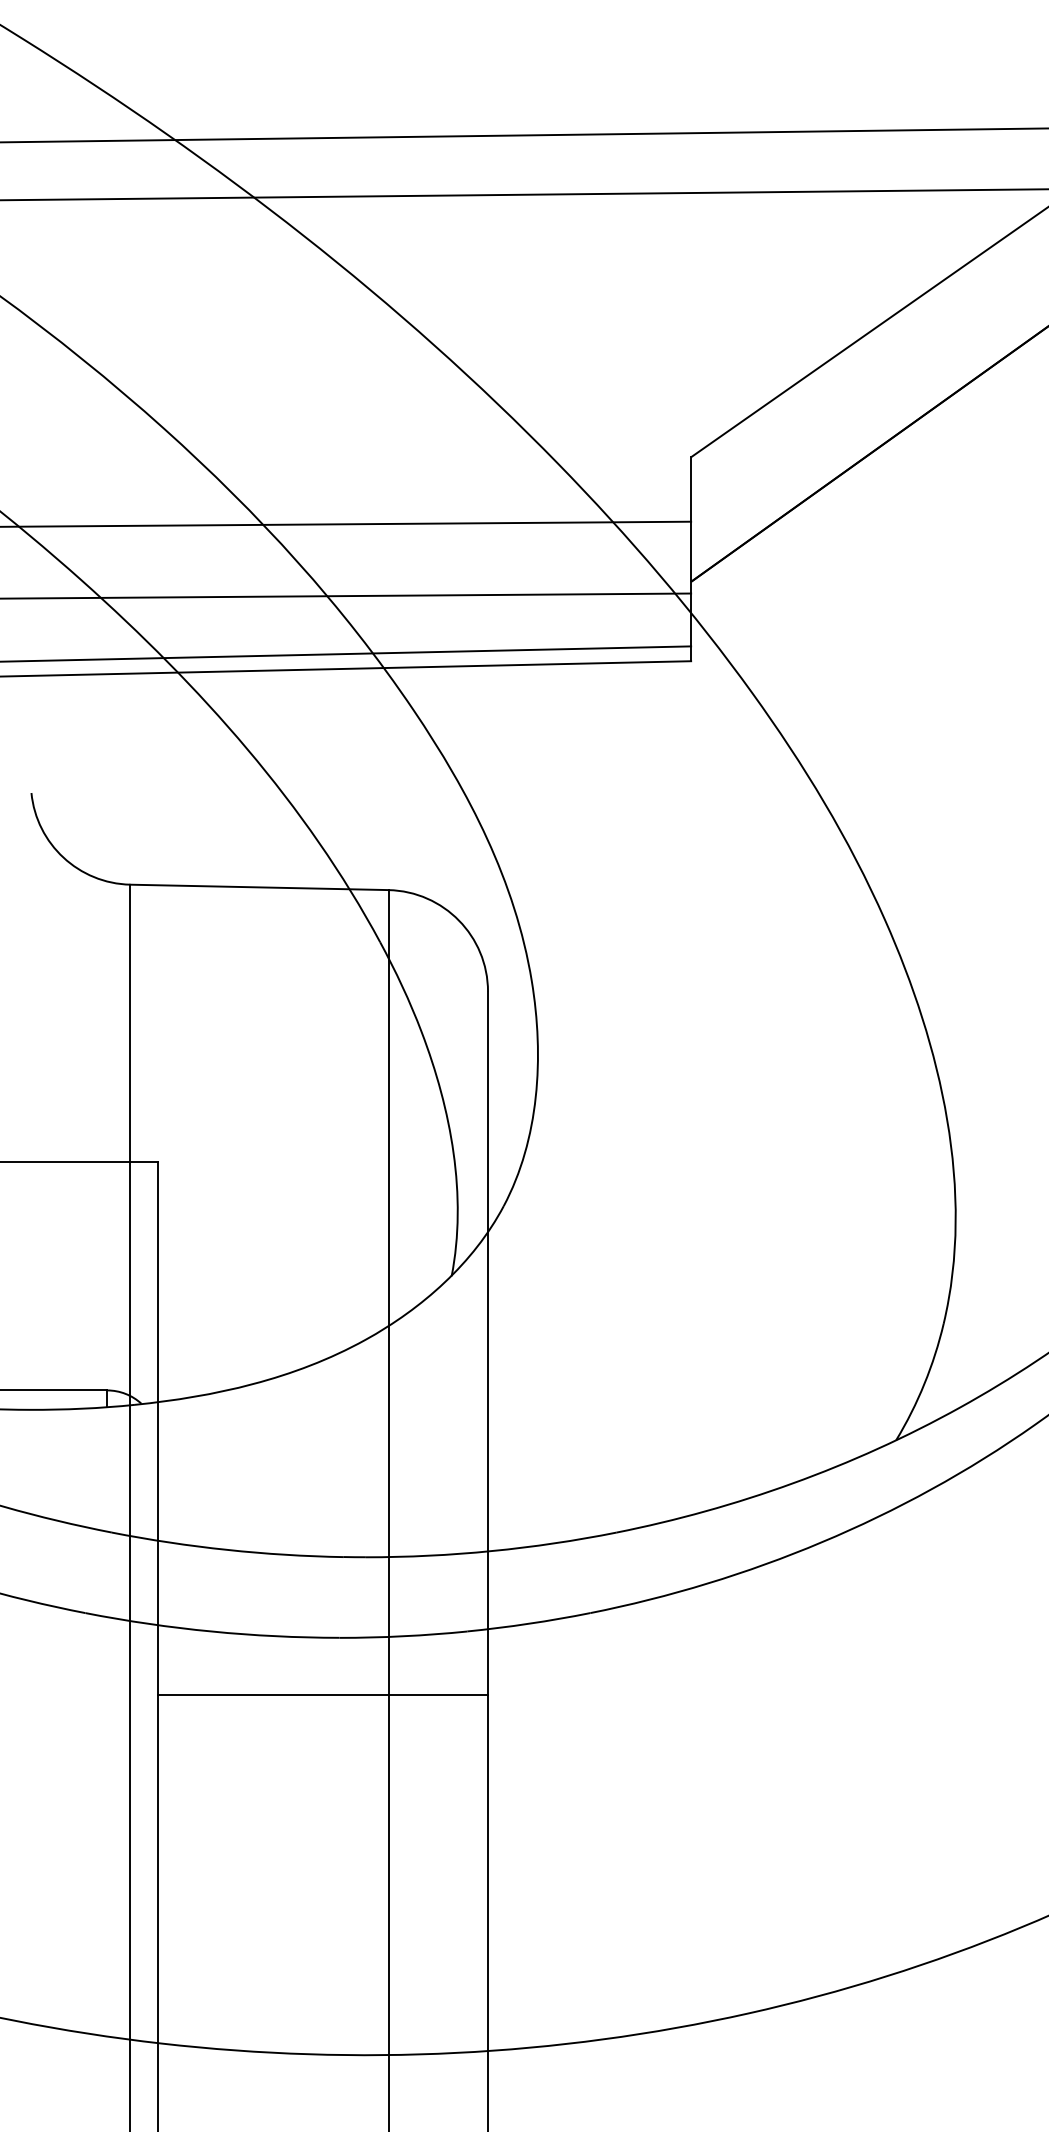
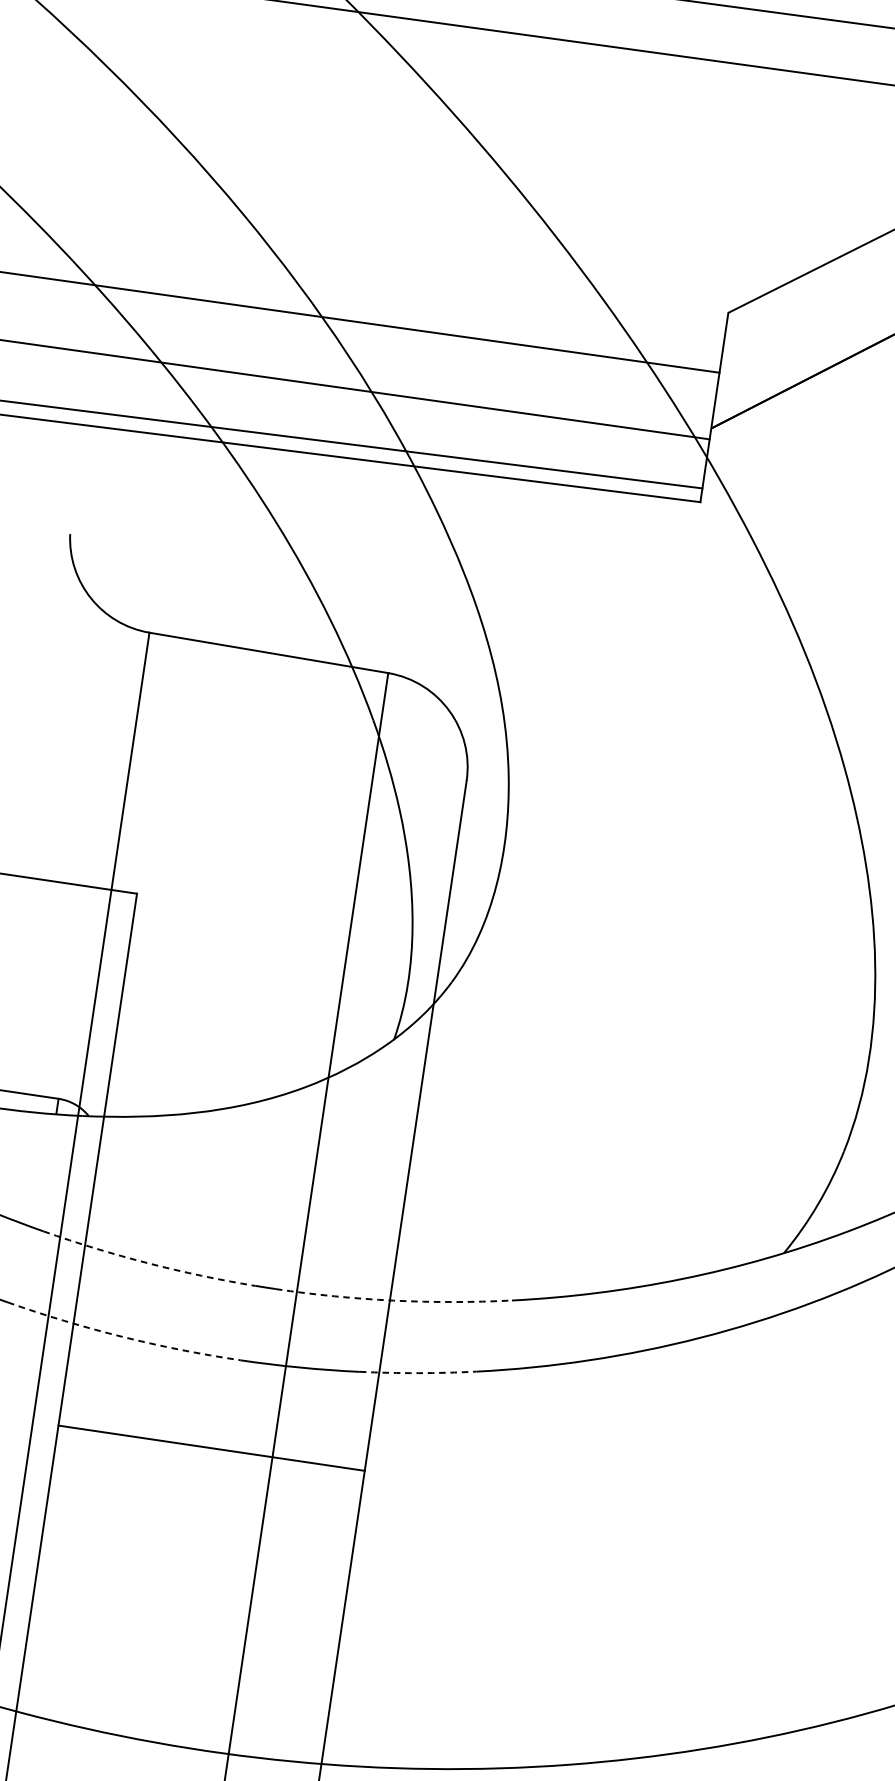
arc: (227, 1549) -> (148, 1262), solid -> dashed
arc: (491, 1551) -> (393, 1300), solid -> dashed
arc: (529, 1623) -> (418, 1372), solid -> dashed
arc: (211, 1631) -> (122, 1336), solid -> dashed
line: (322, 1695) -> (211, 1448), moved

